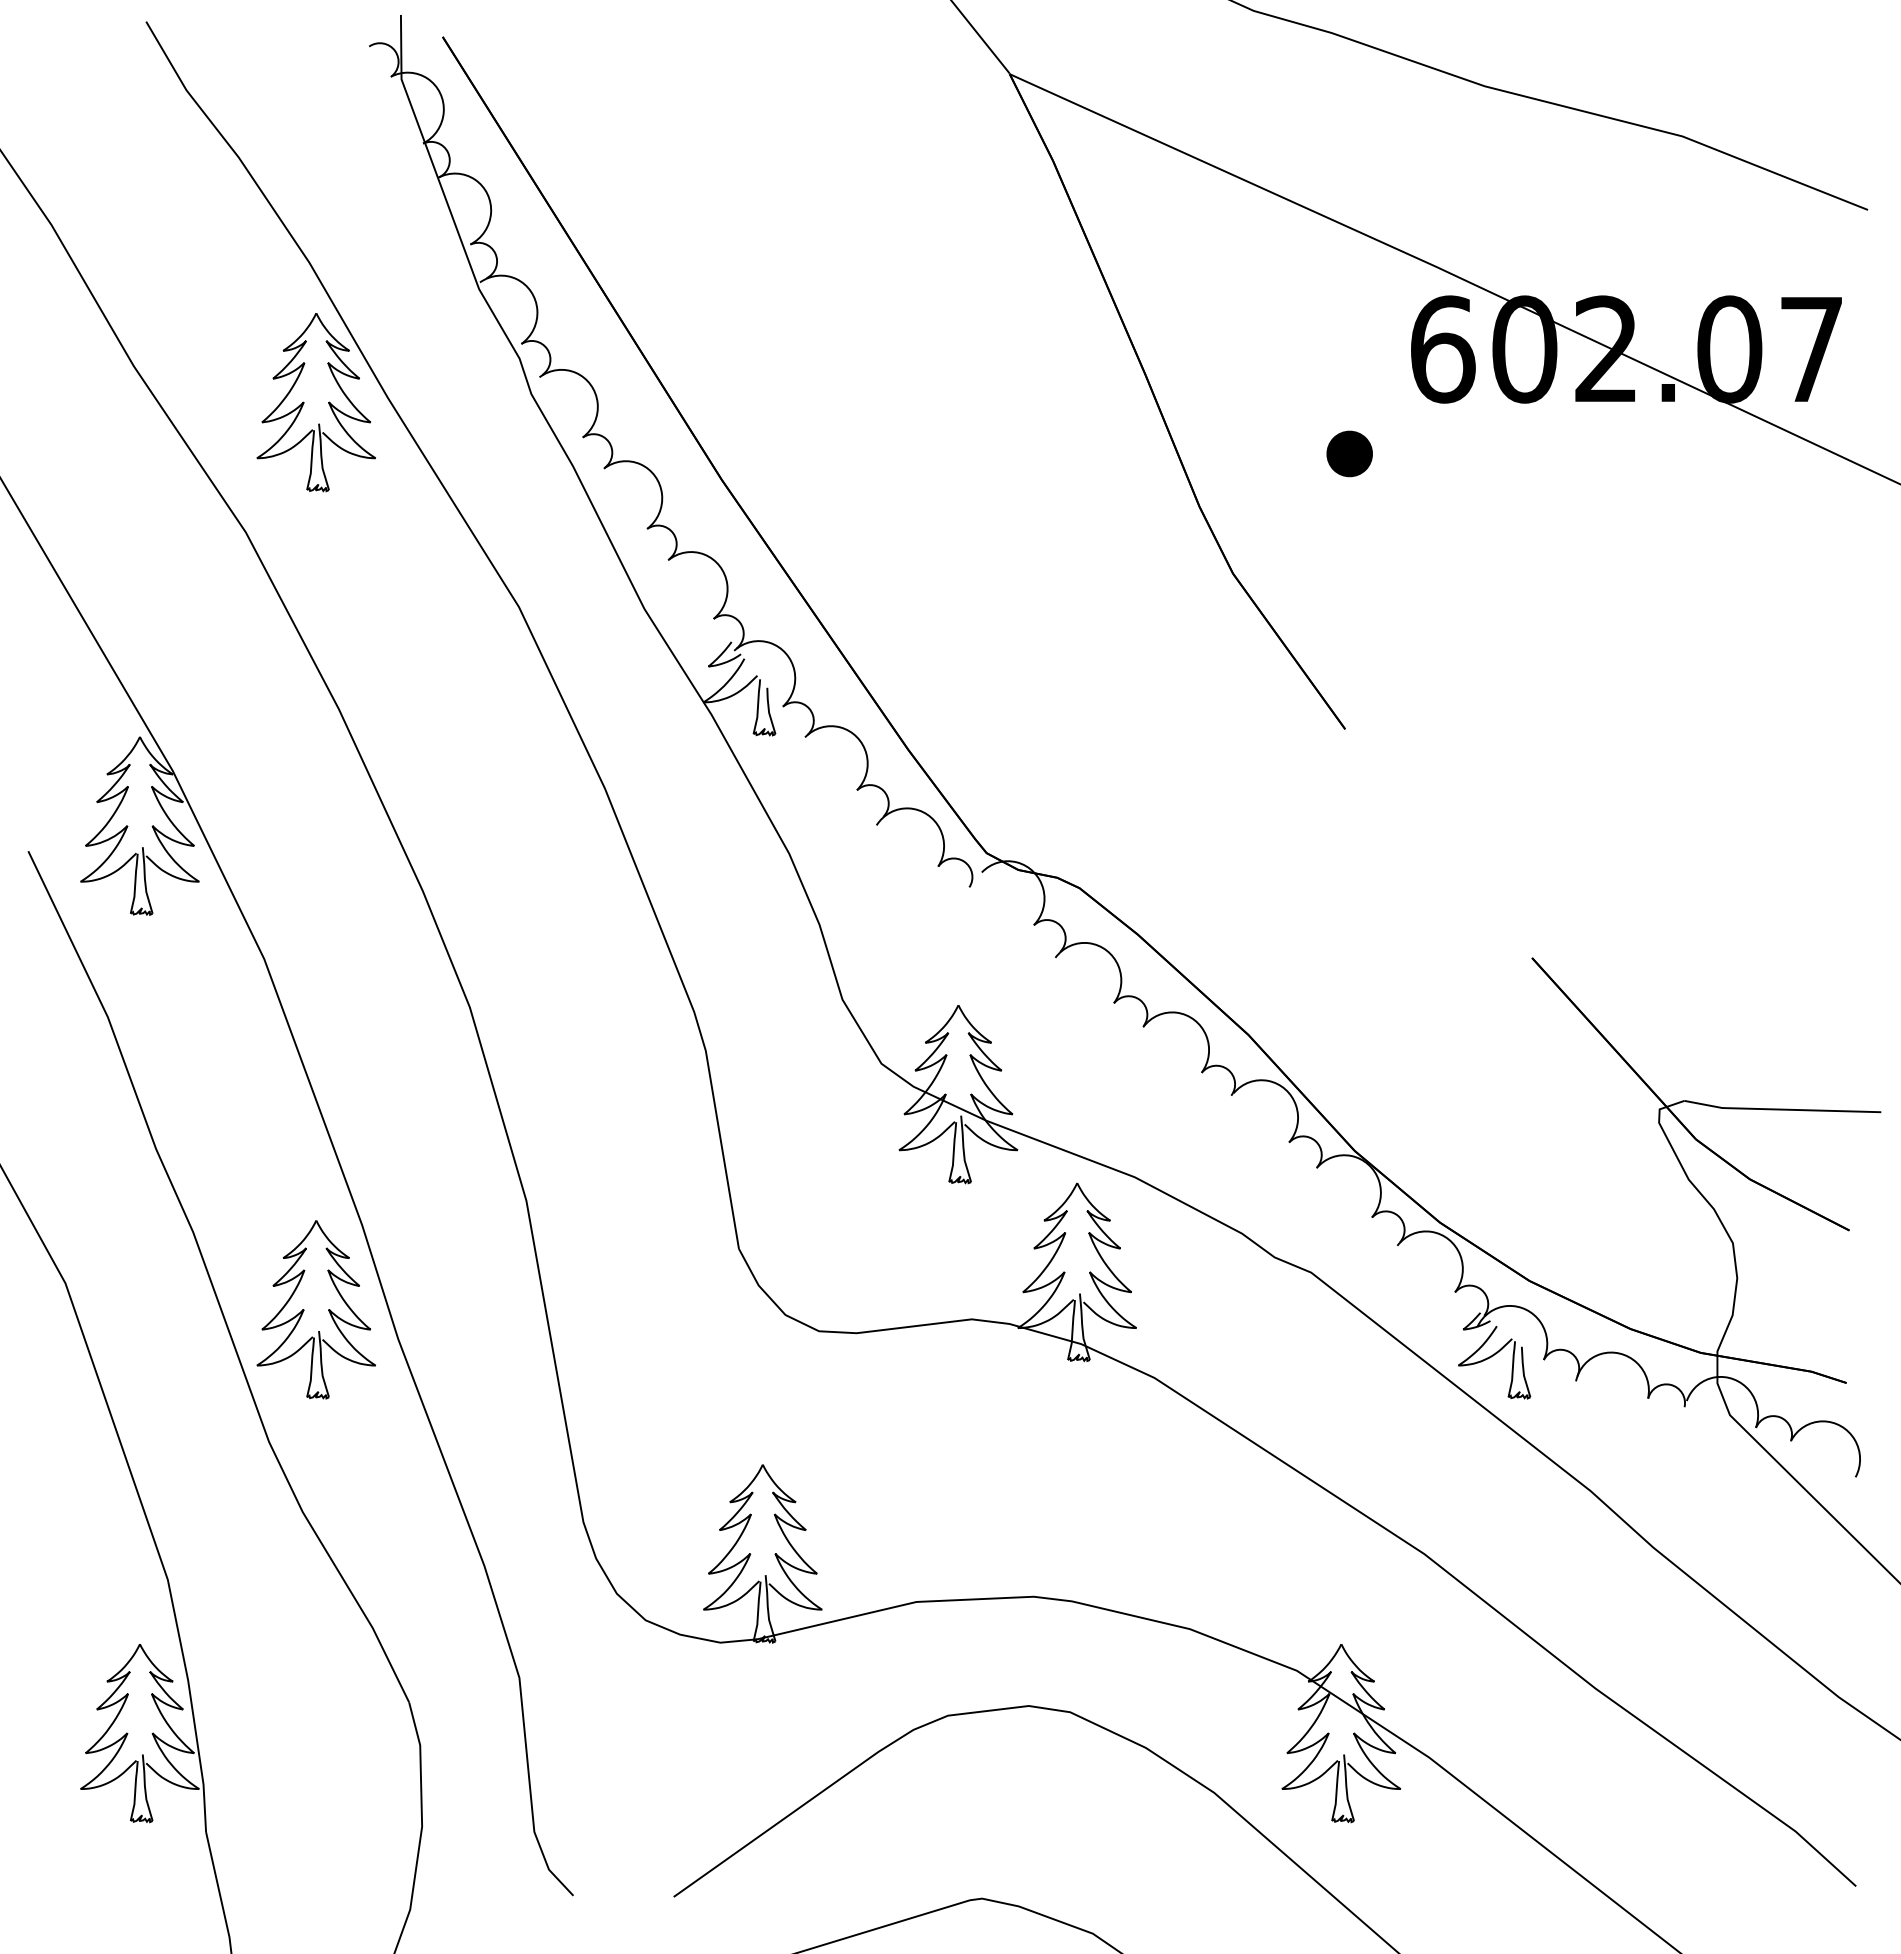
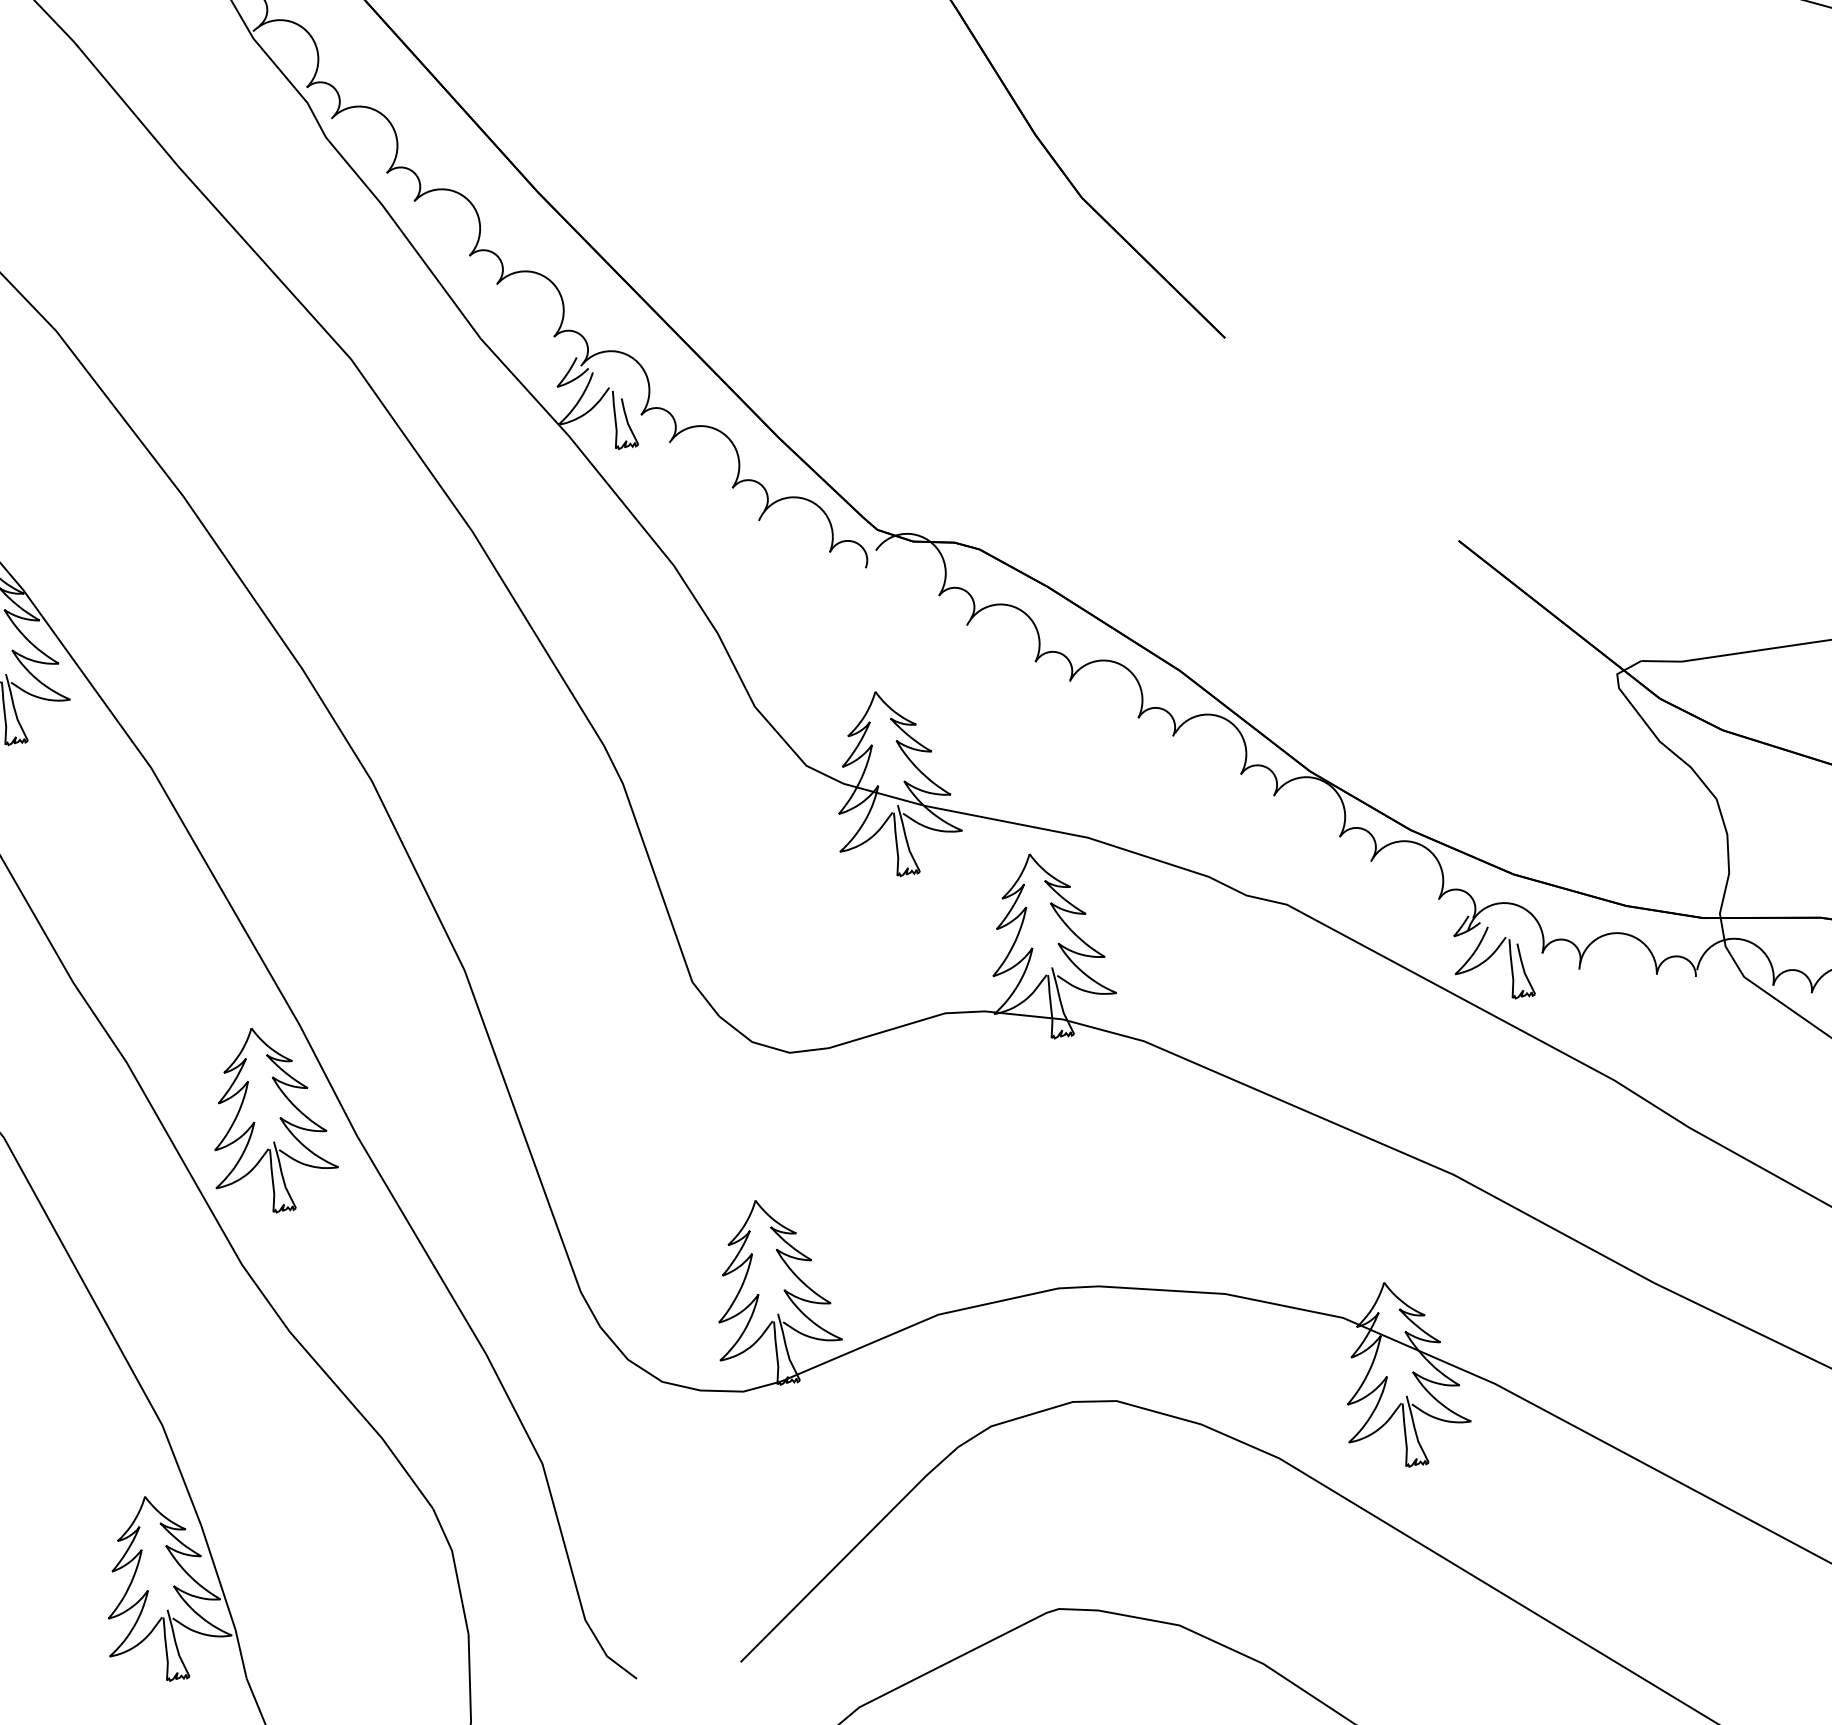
part: (304, 402) -> (93, 186), removed
part: (1349, 453) -> (1180, 52), removed

